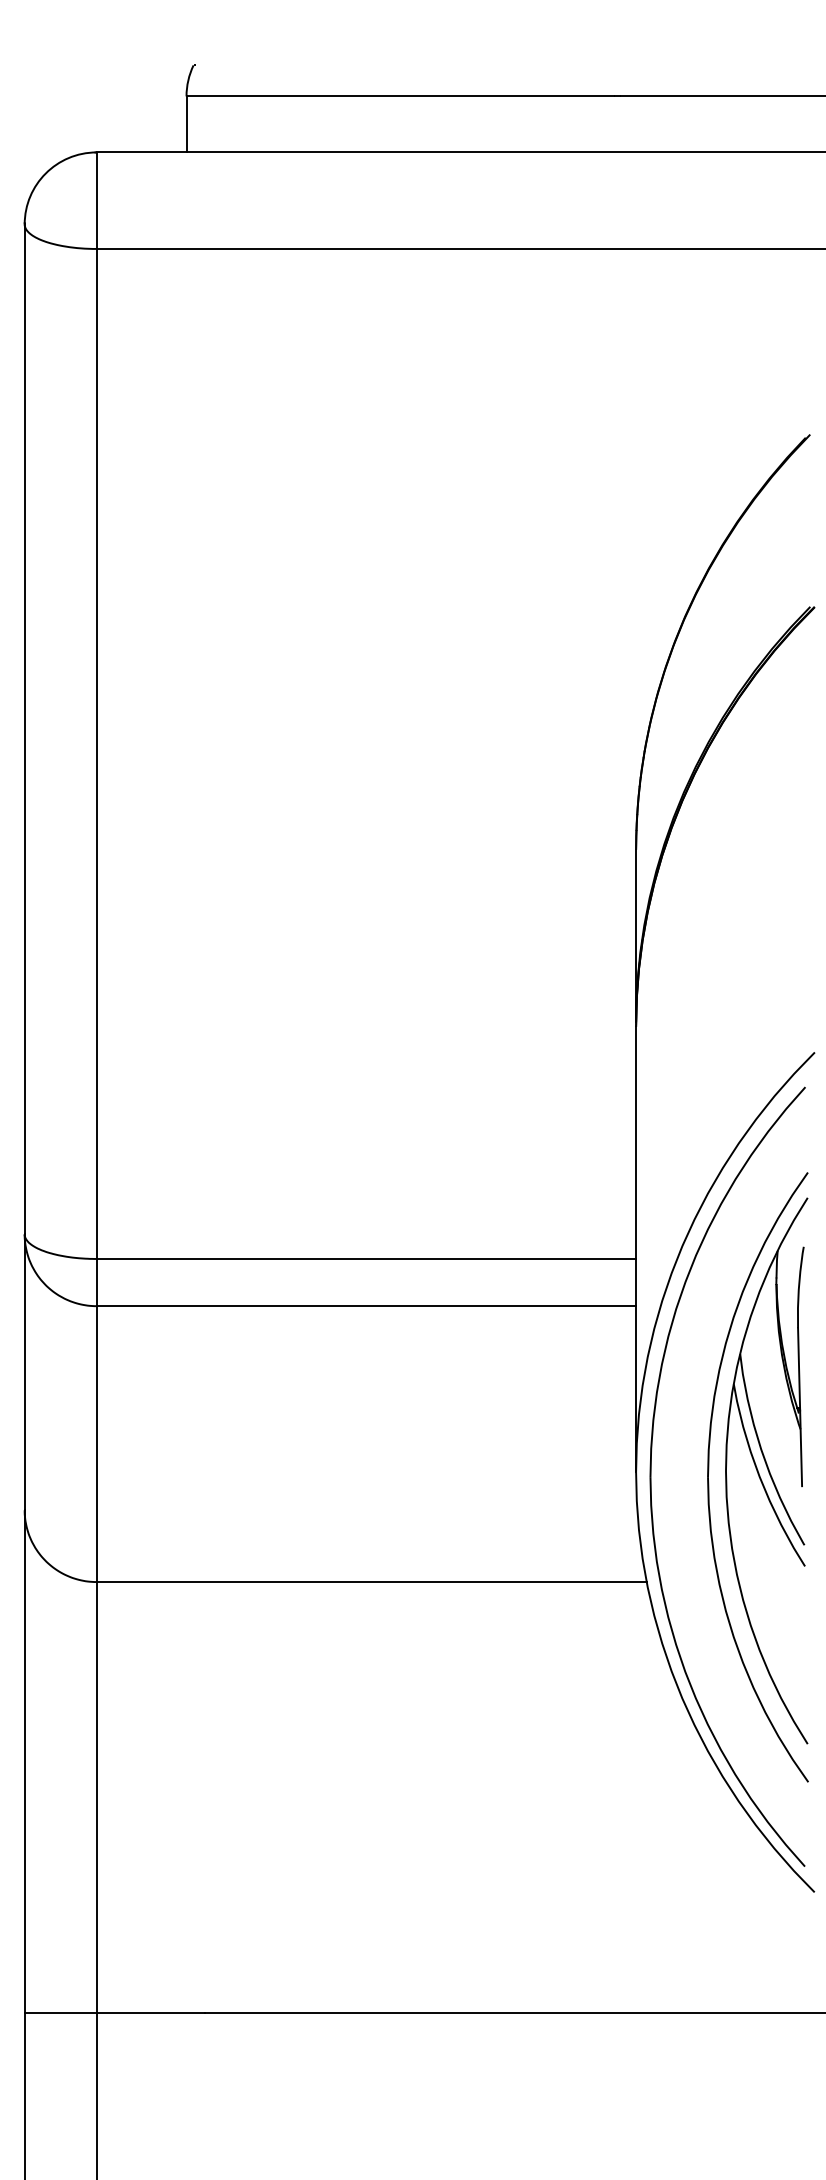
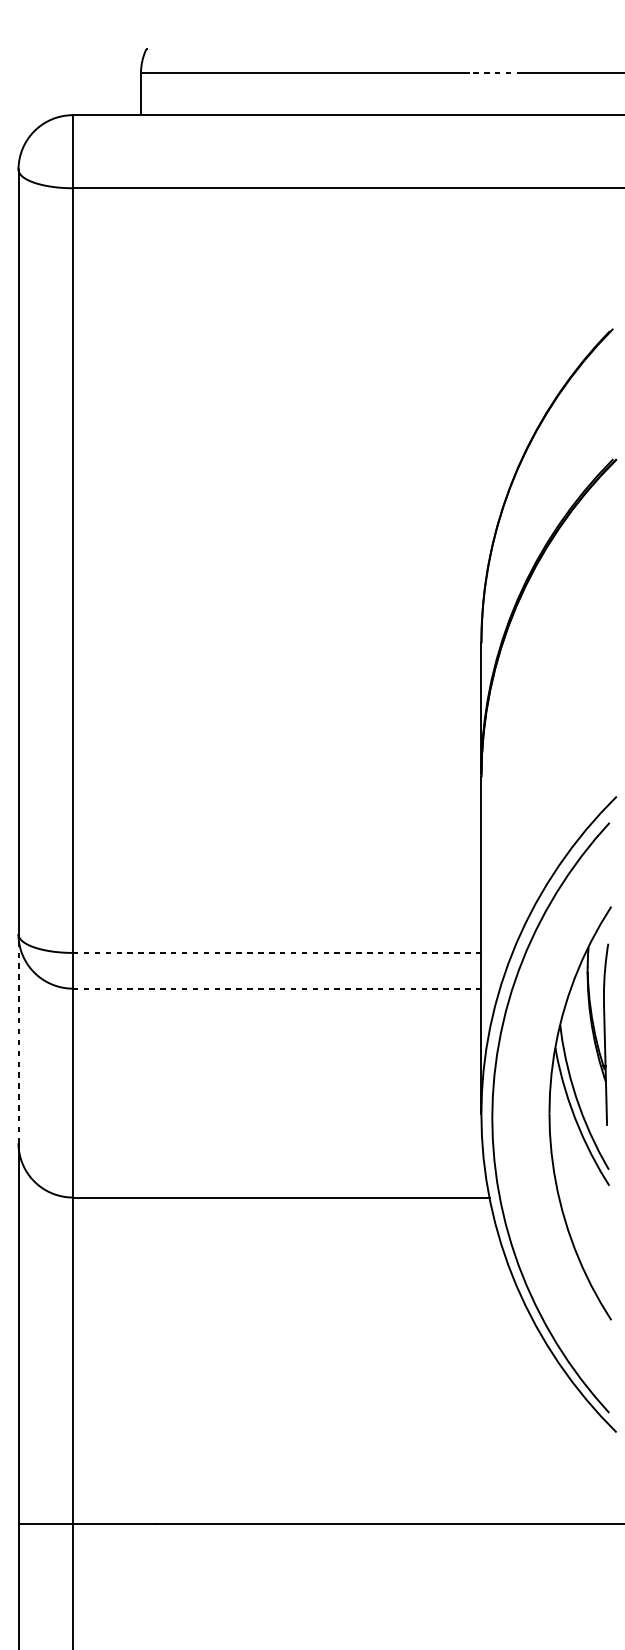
line: (655, 96) -> (496, 72), solid -> dashed
line: (366, 1258) -> (277, 952), solid -> dashed
line: (366, 1306) -> (277, 988), solid -> dashed
line: (24, 1372) -> (18, 1038), solid -> dashed
part: (709, 1482) -> (536, 1122), removed

